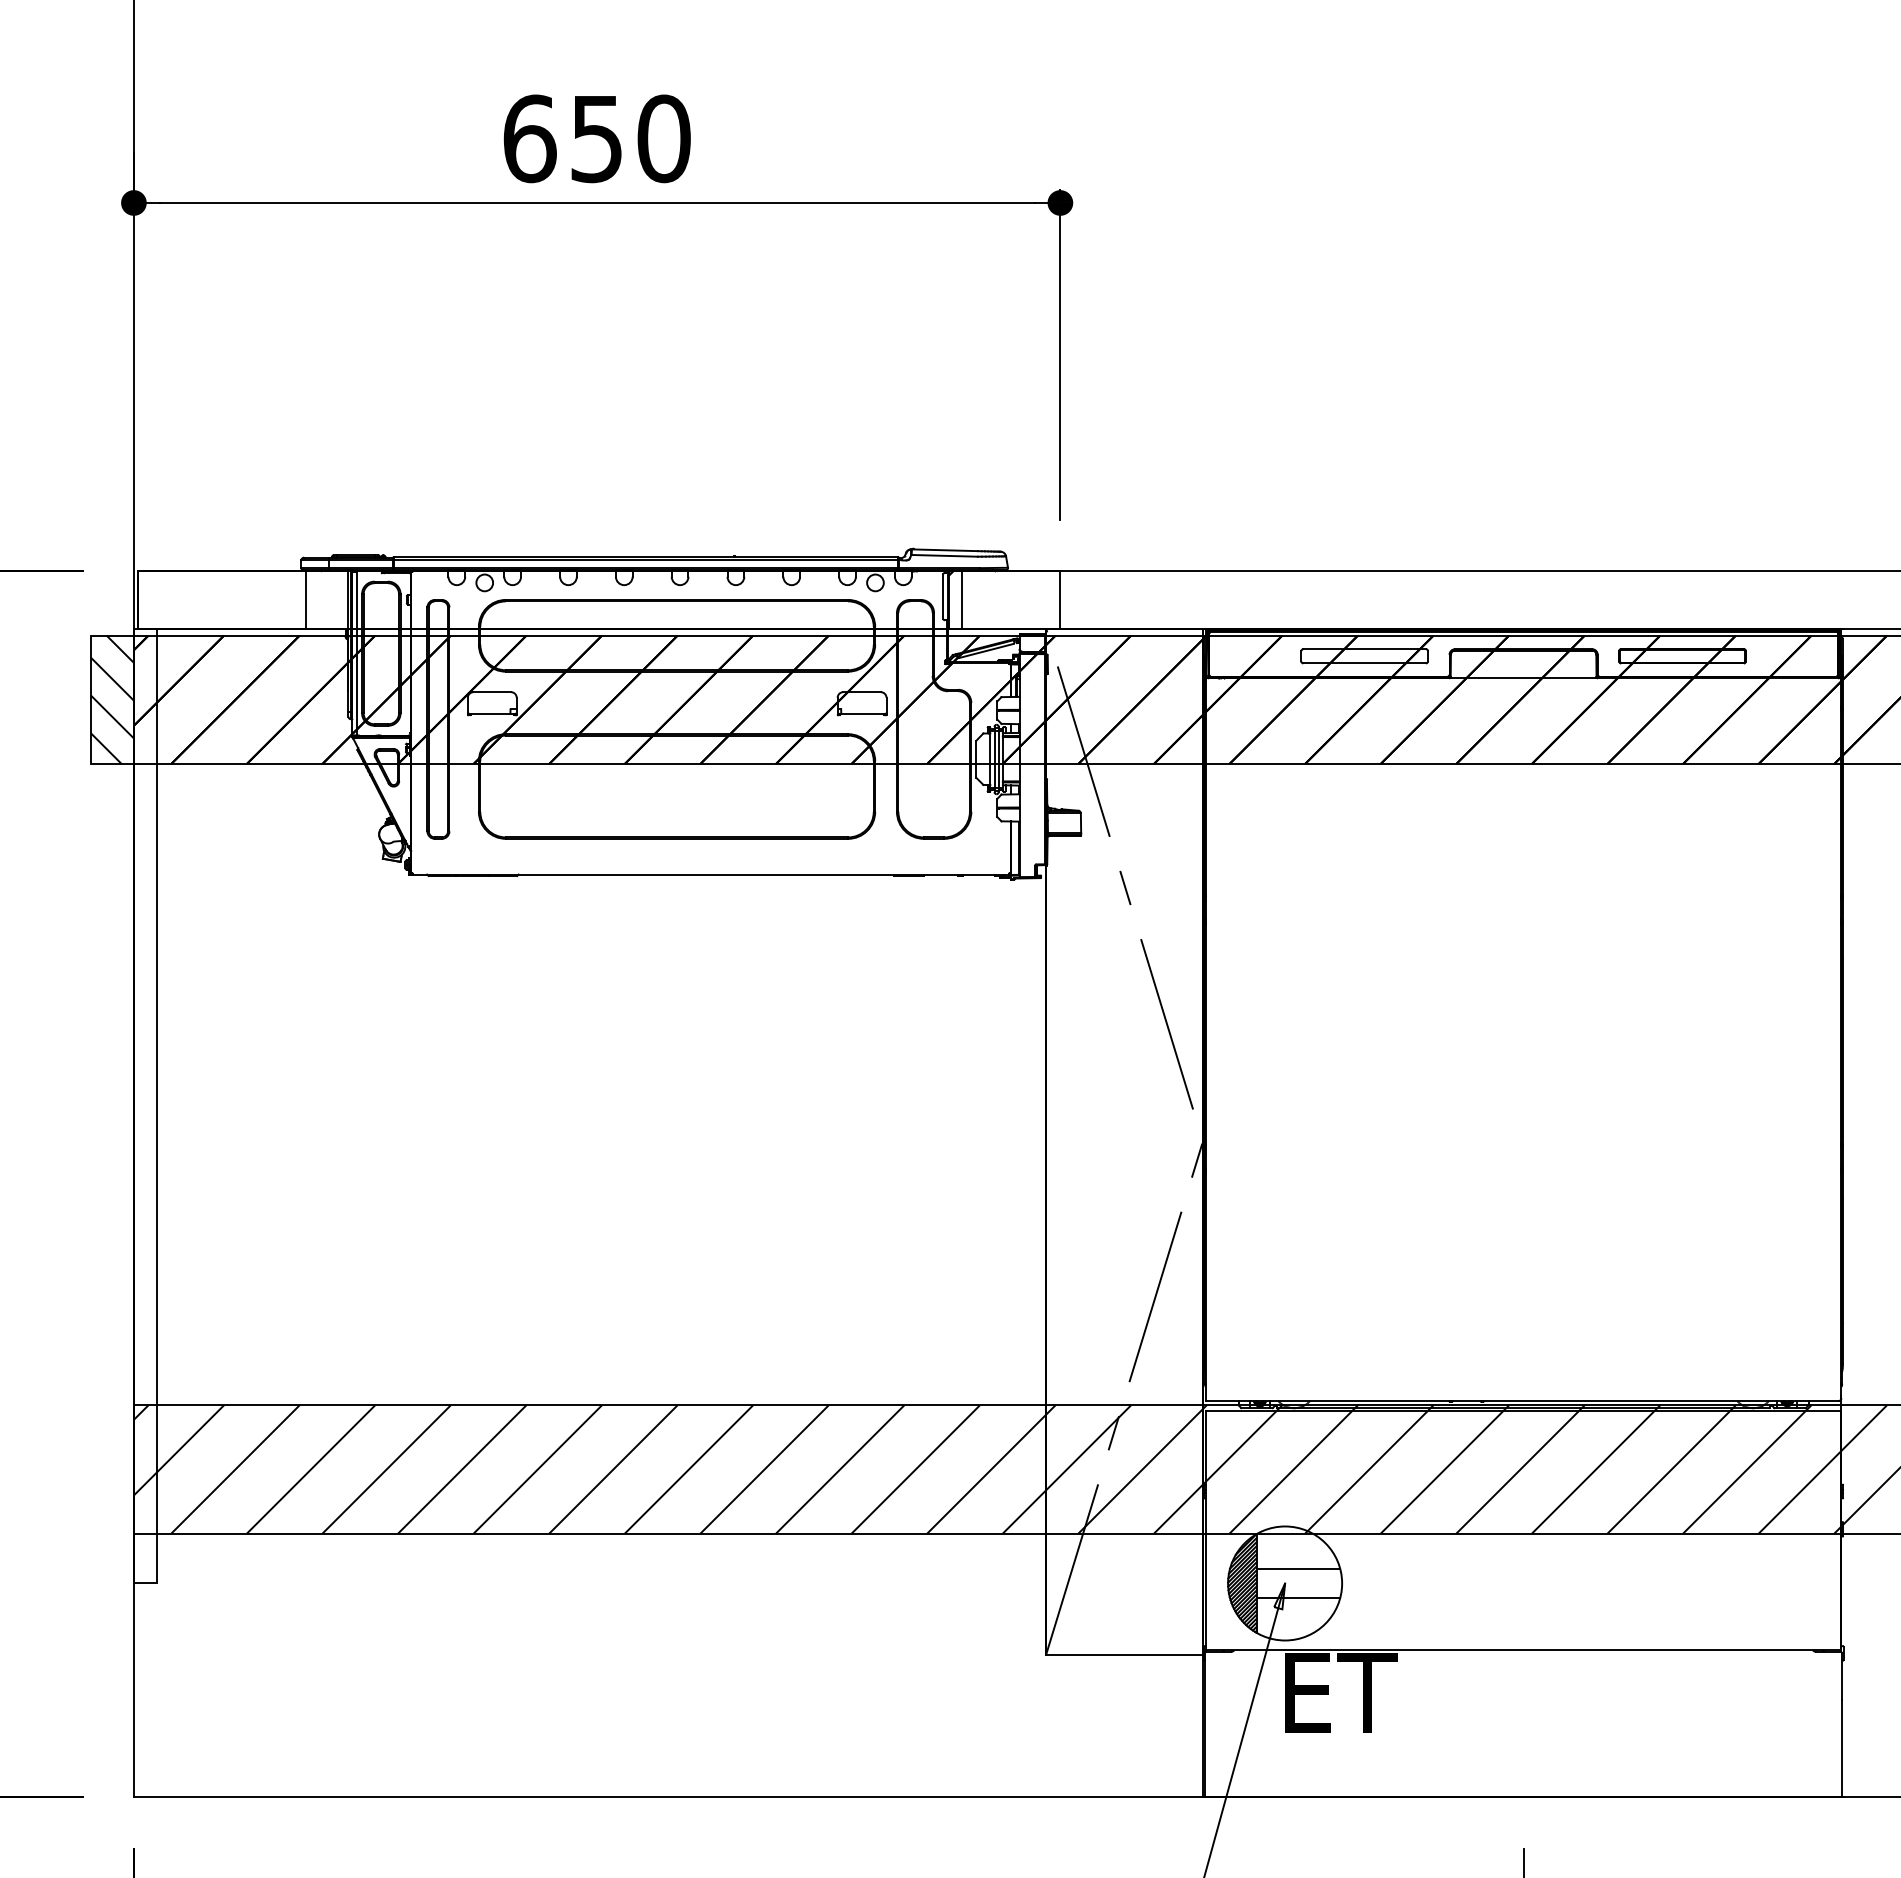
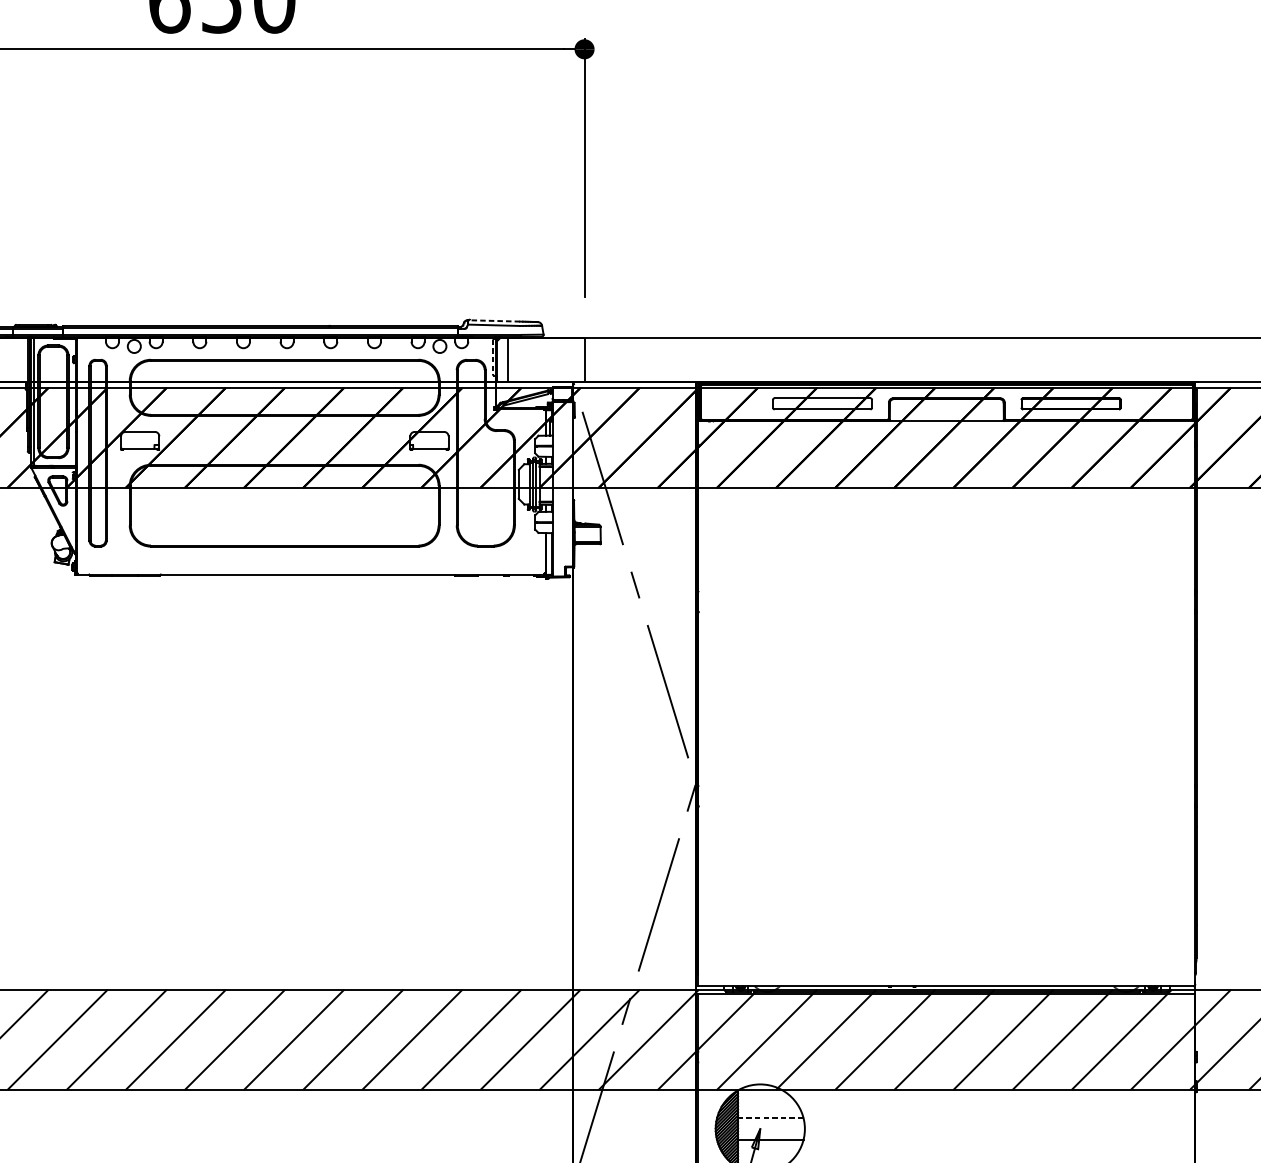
line: (944, 550) -> (493, 321), solid -> dashed
line: (943, 597) -> (493, 357), solid -> dashed
line: (1298, 1569) -> (770, 1118), solid -> dashed

